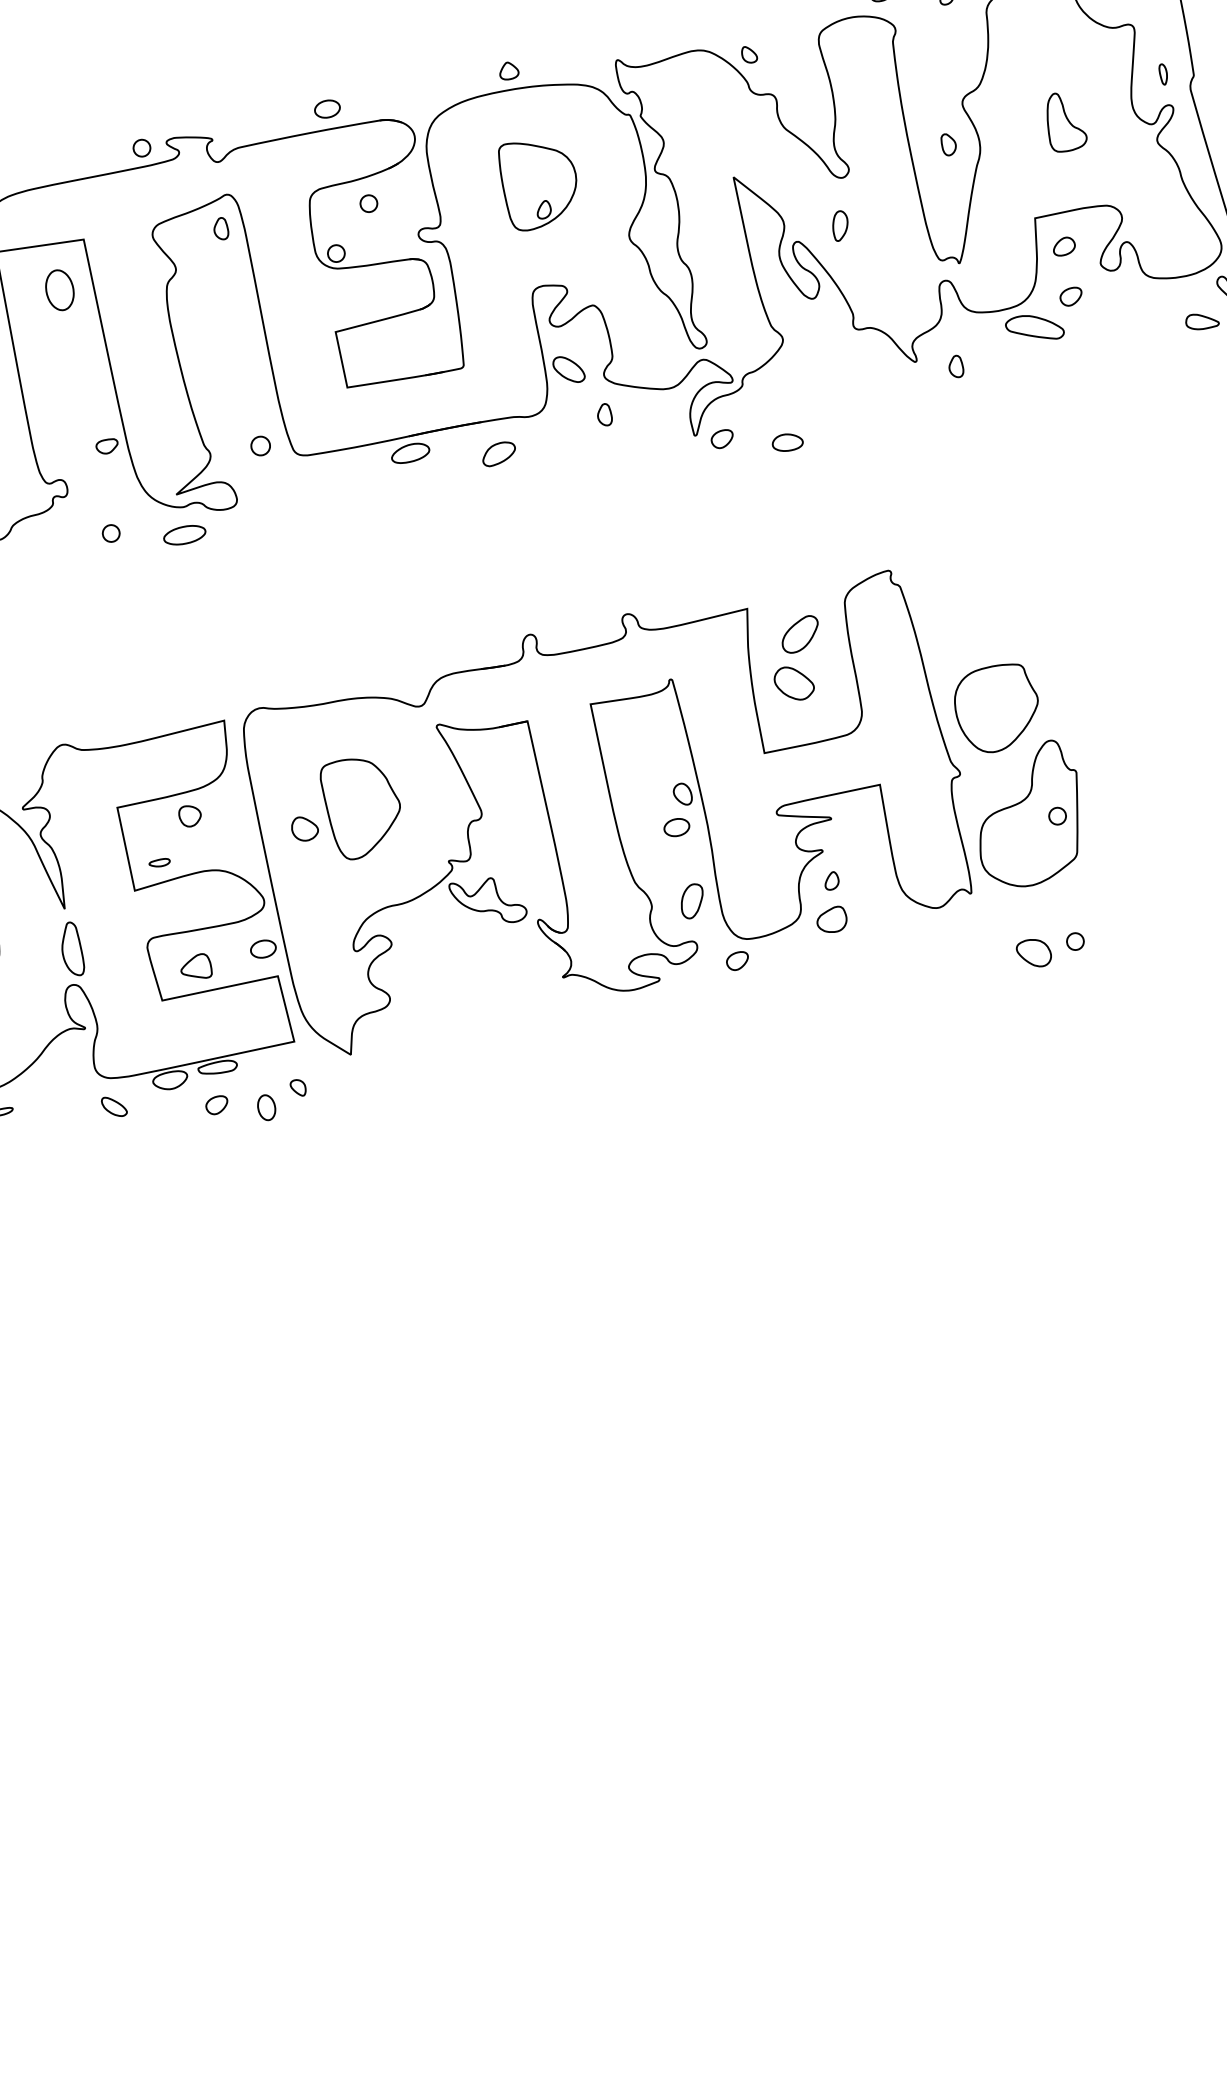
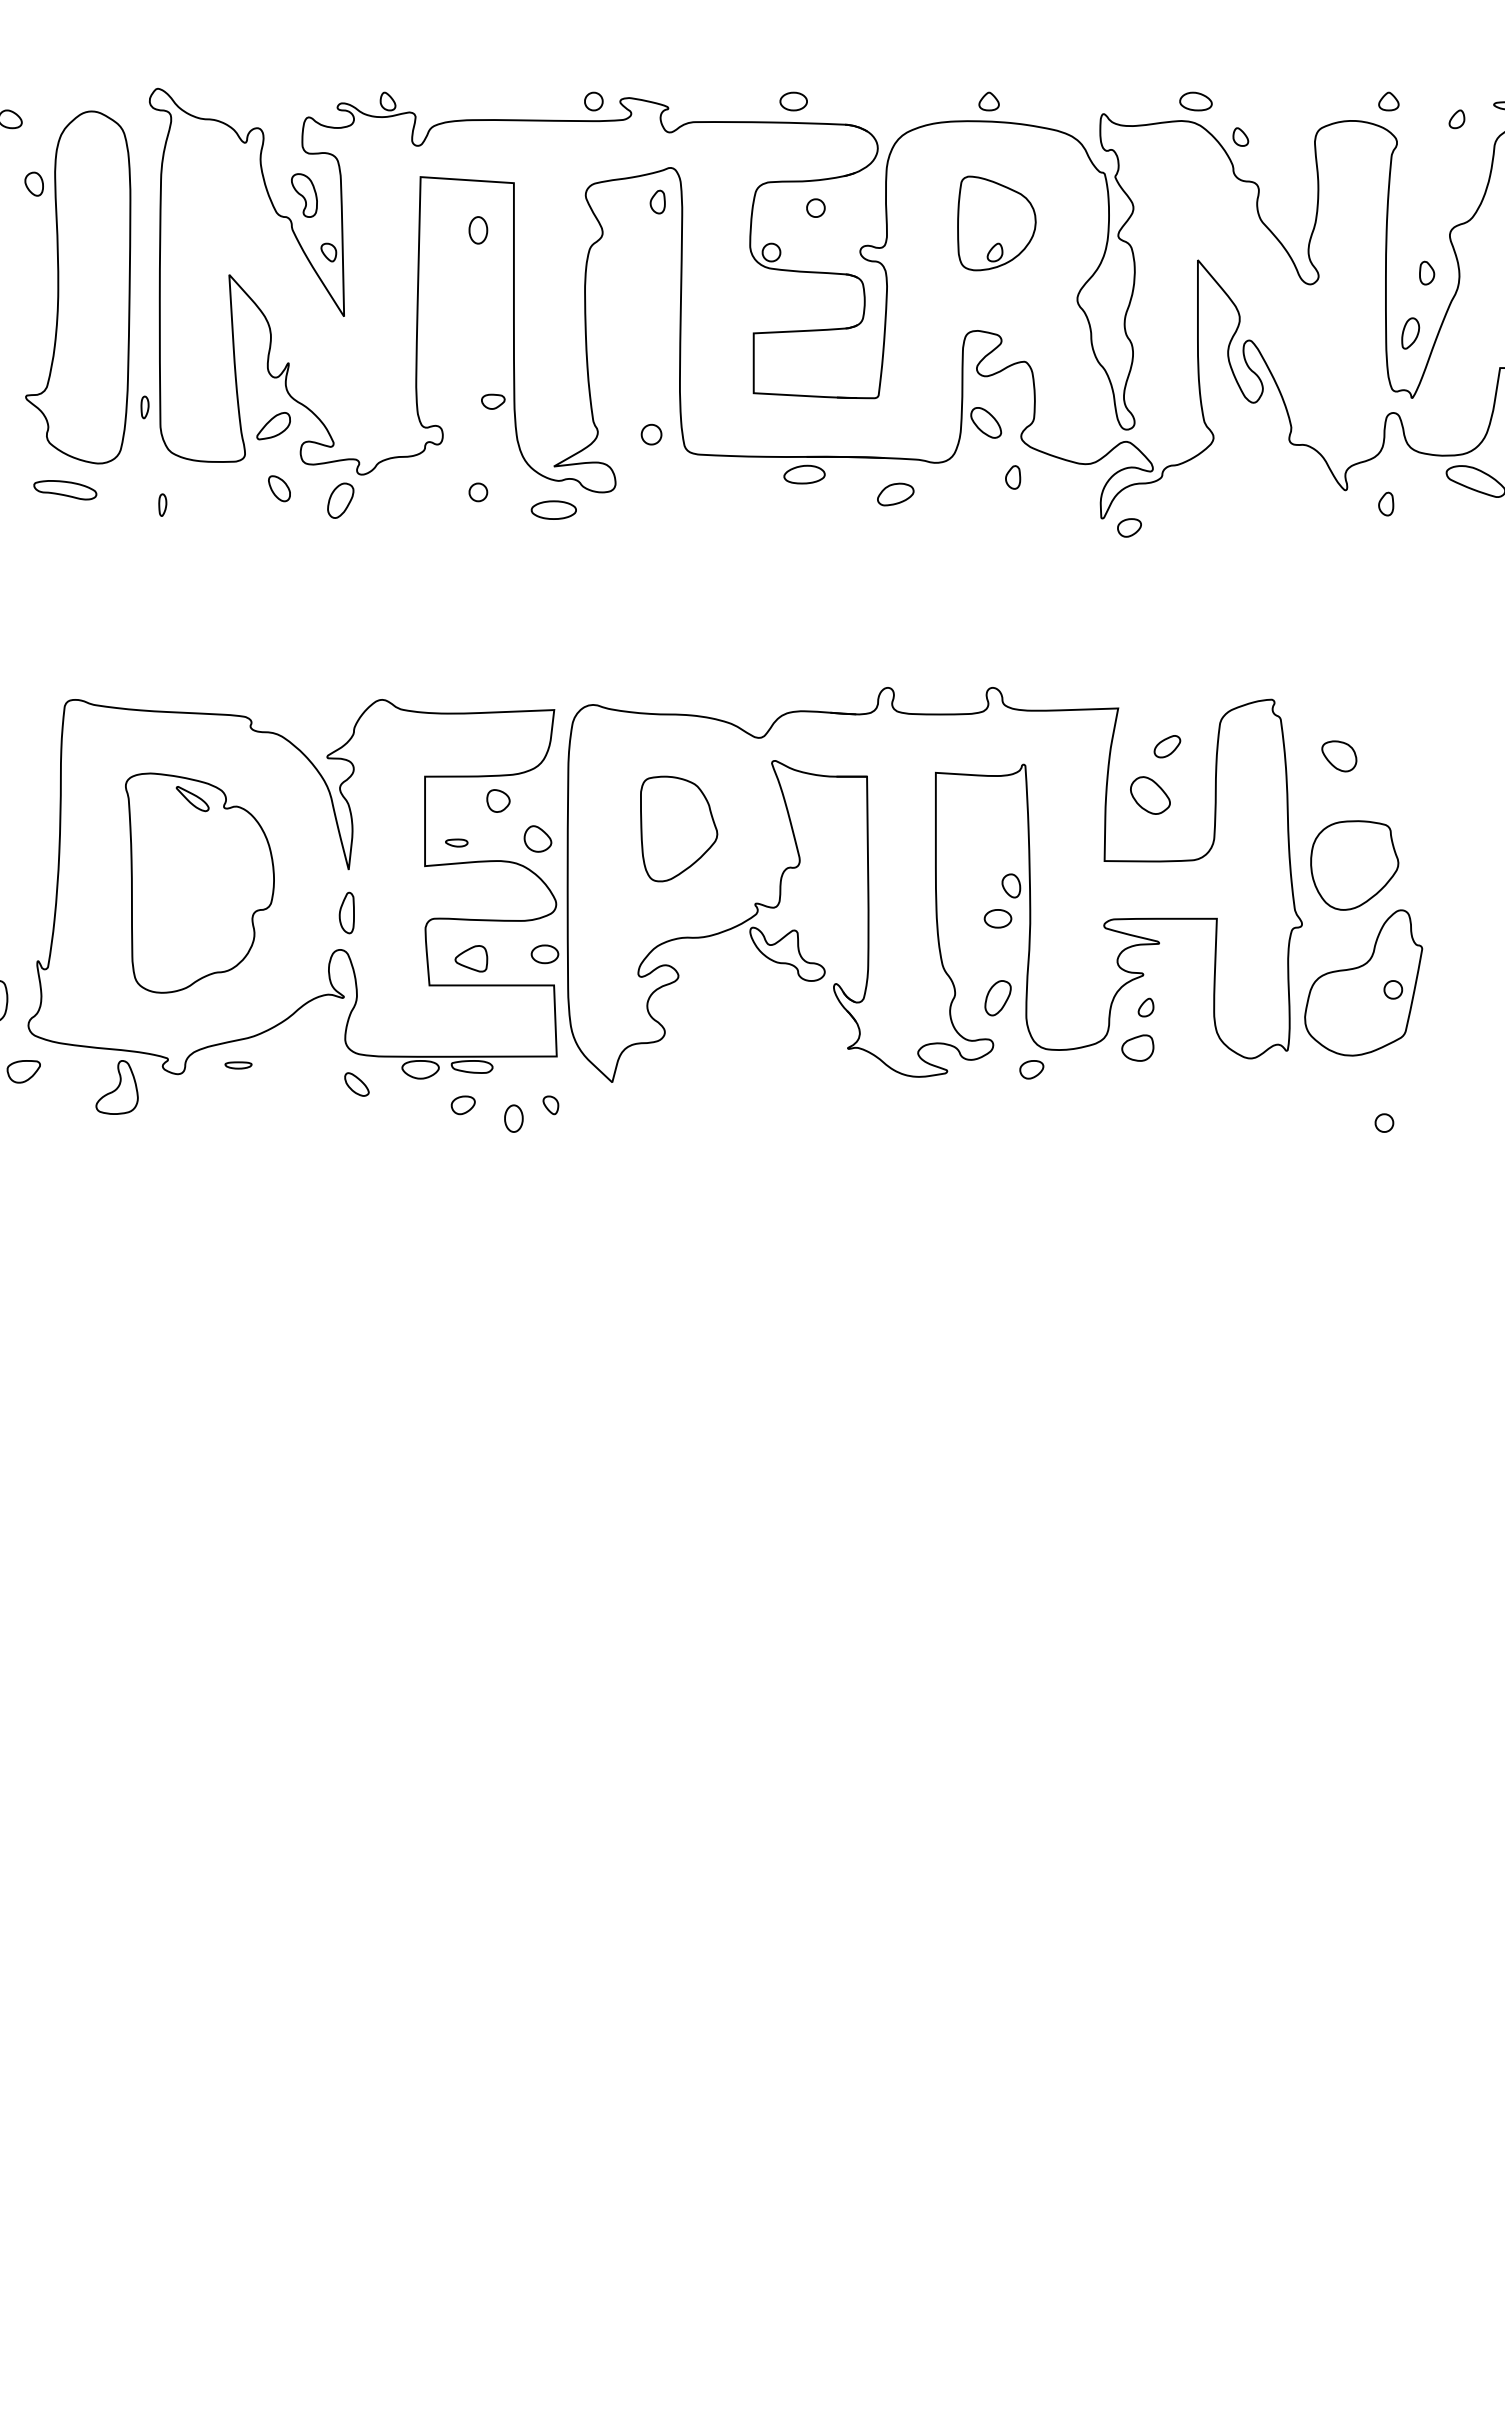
part: (840, 225) -> (1410, 333), moved
part: (60, 290) -> (478, 230), size x0.62
part: (787, 442) -> (1195, 101), moved
part: (800, 634) -> (1167, 746), size x0.62
part: (304, 828) -> (537, 838), moved
part: (71, 949) -> (346, 912), size x0.71
part: (1034, 953) -> (1339, 756), moved

